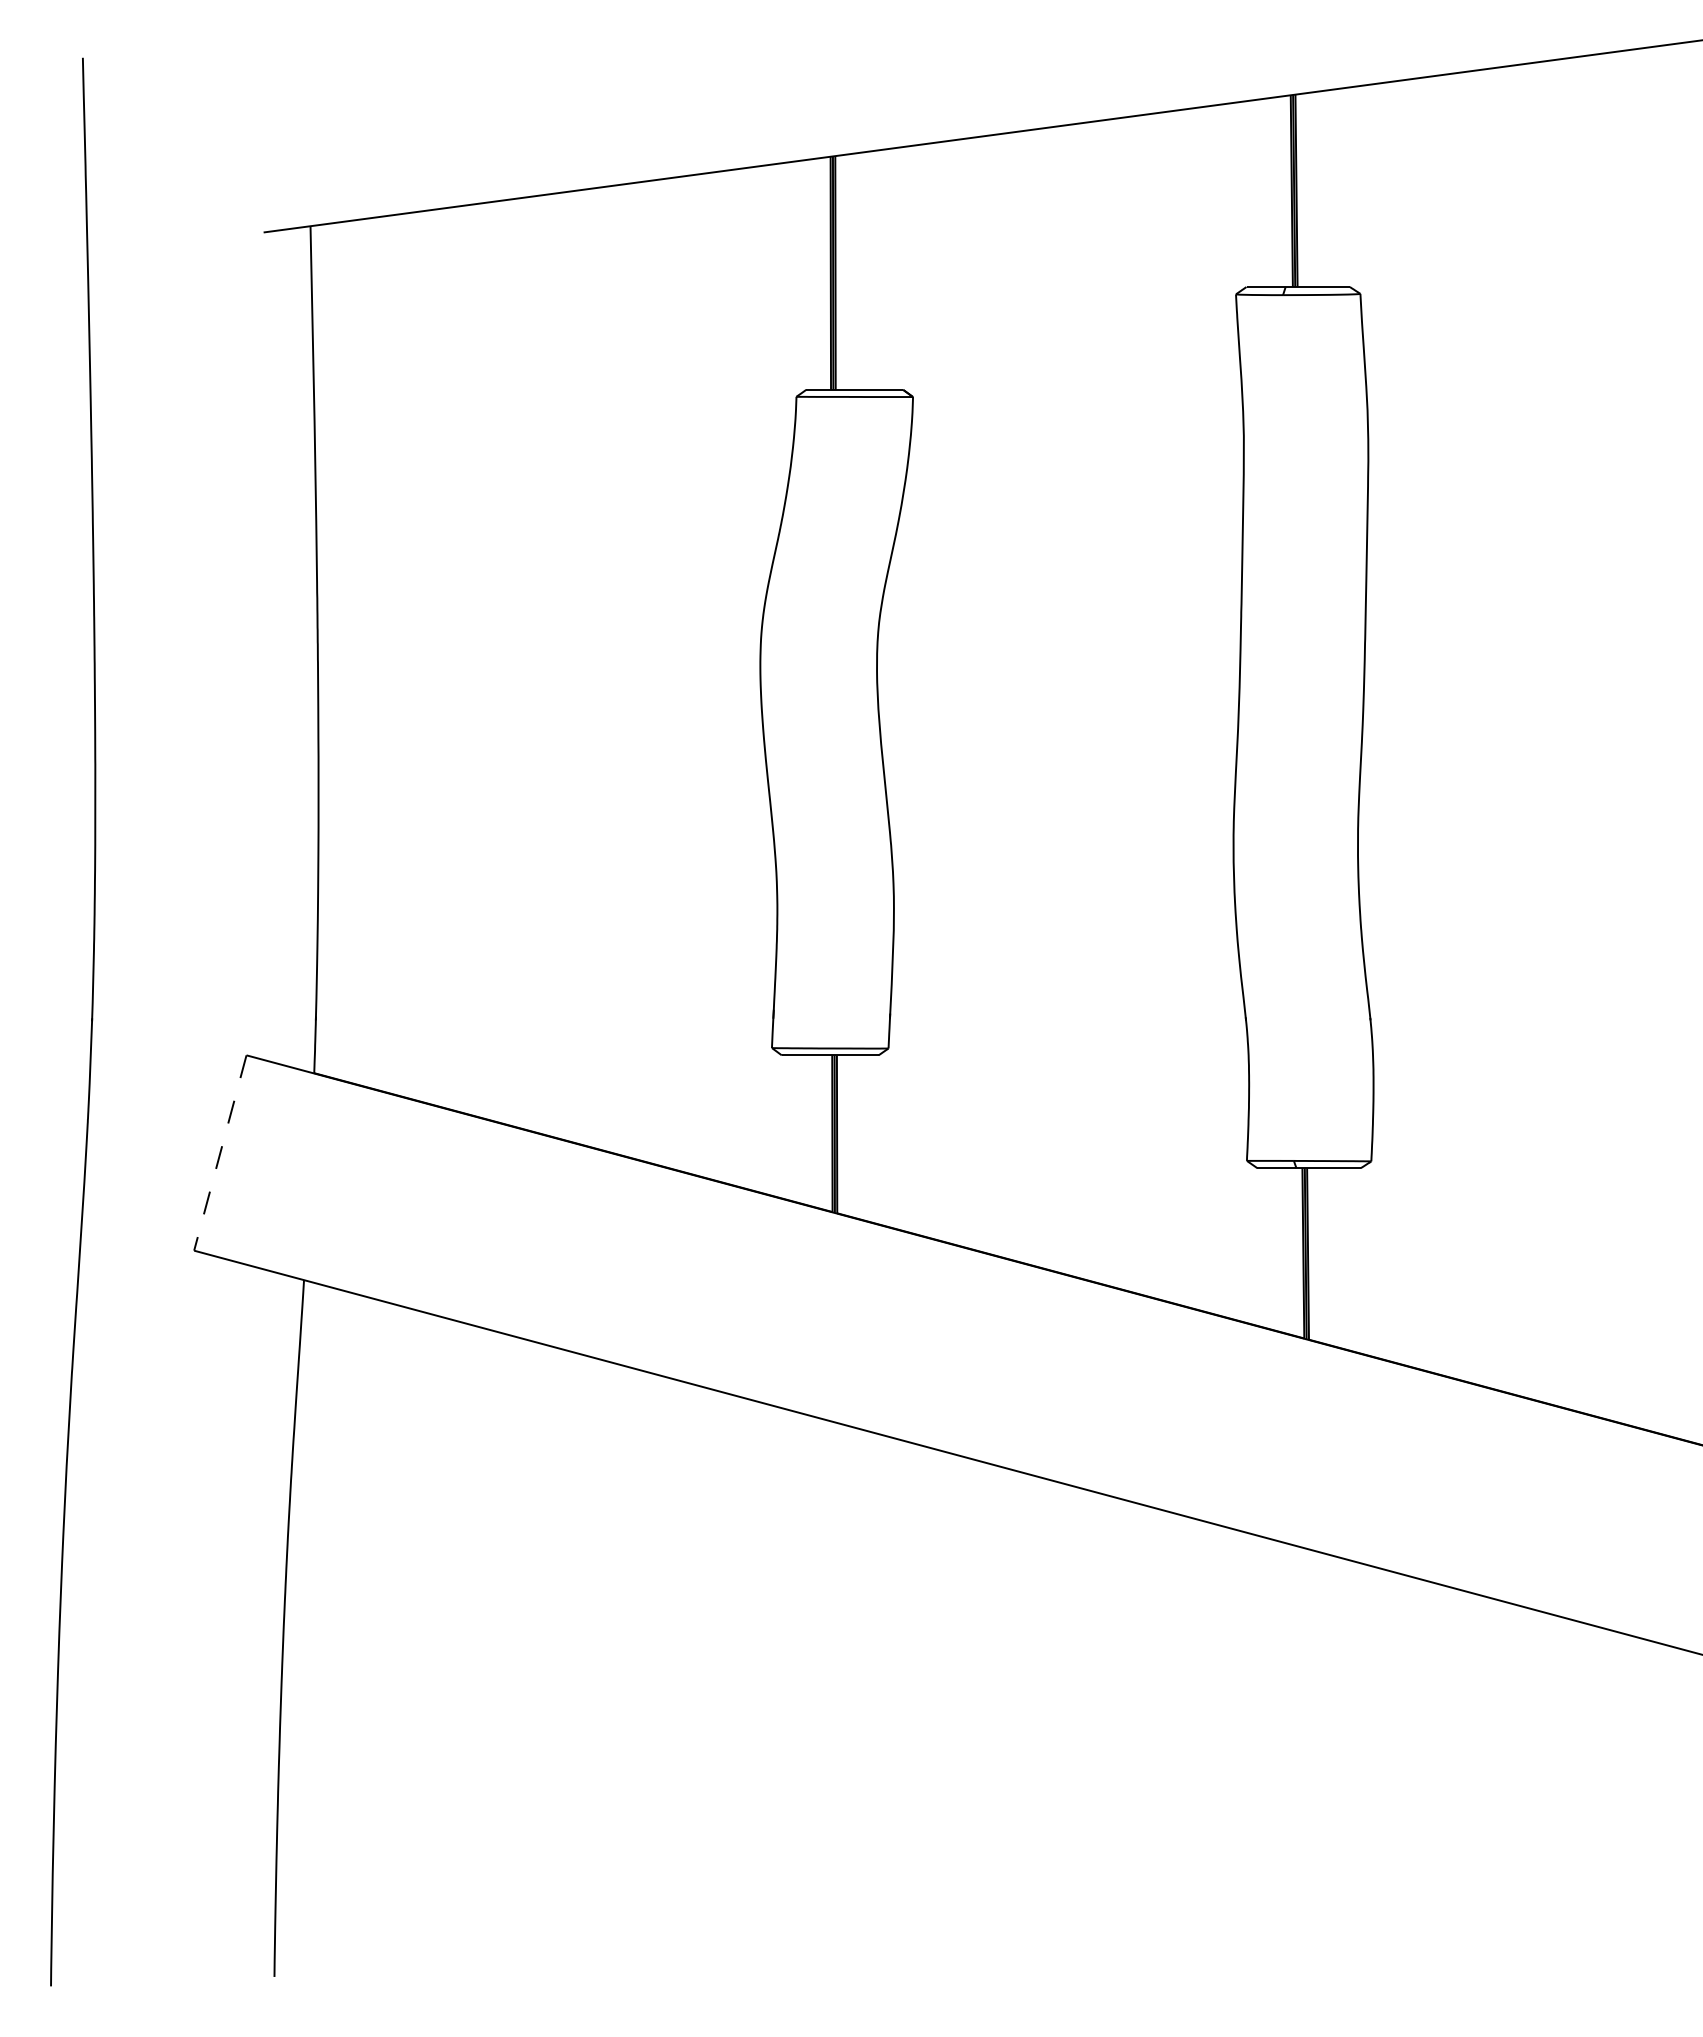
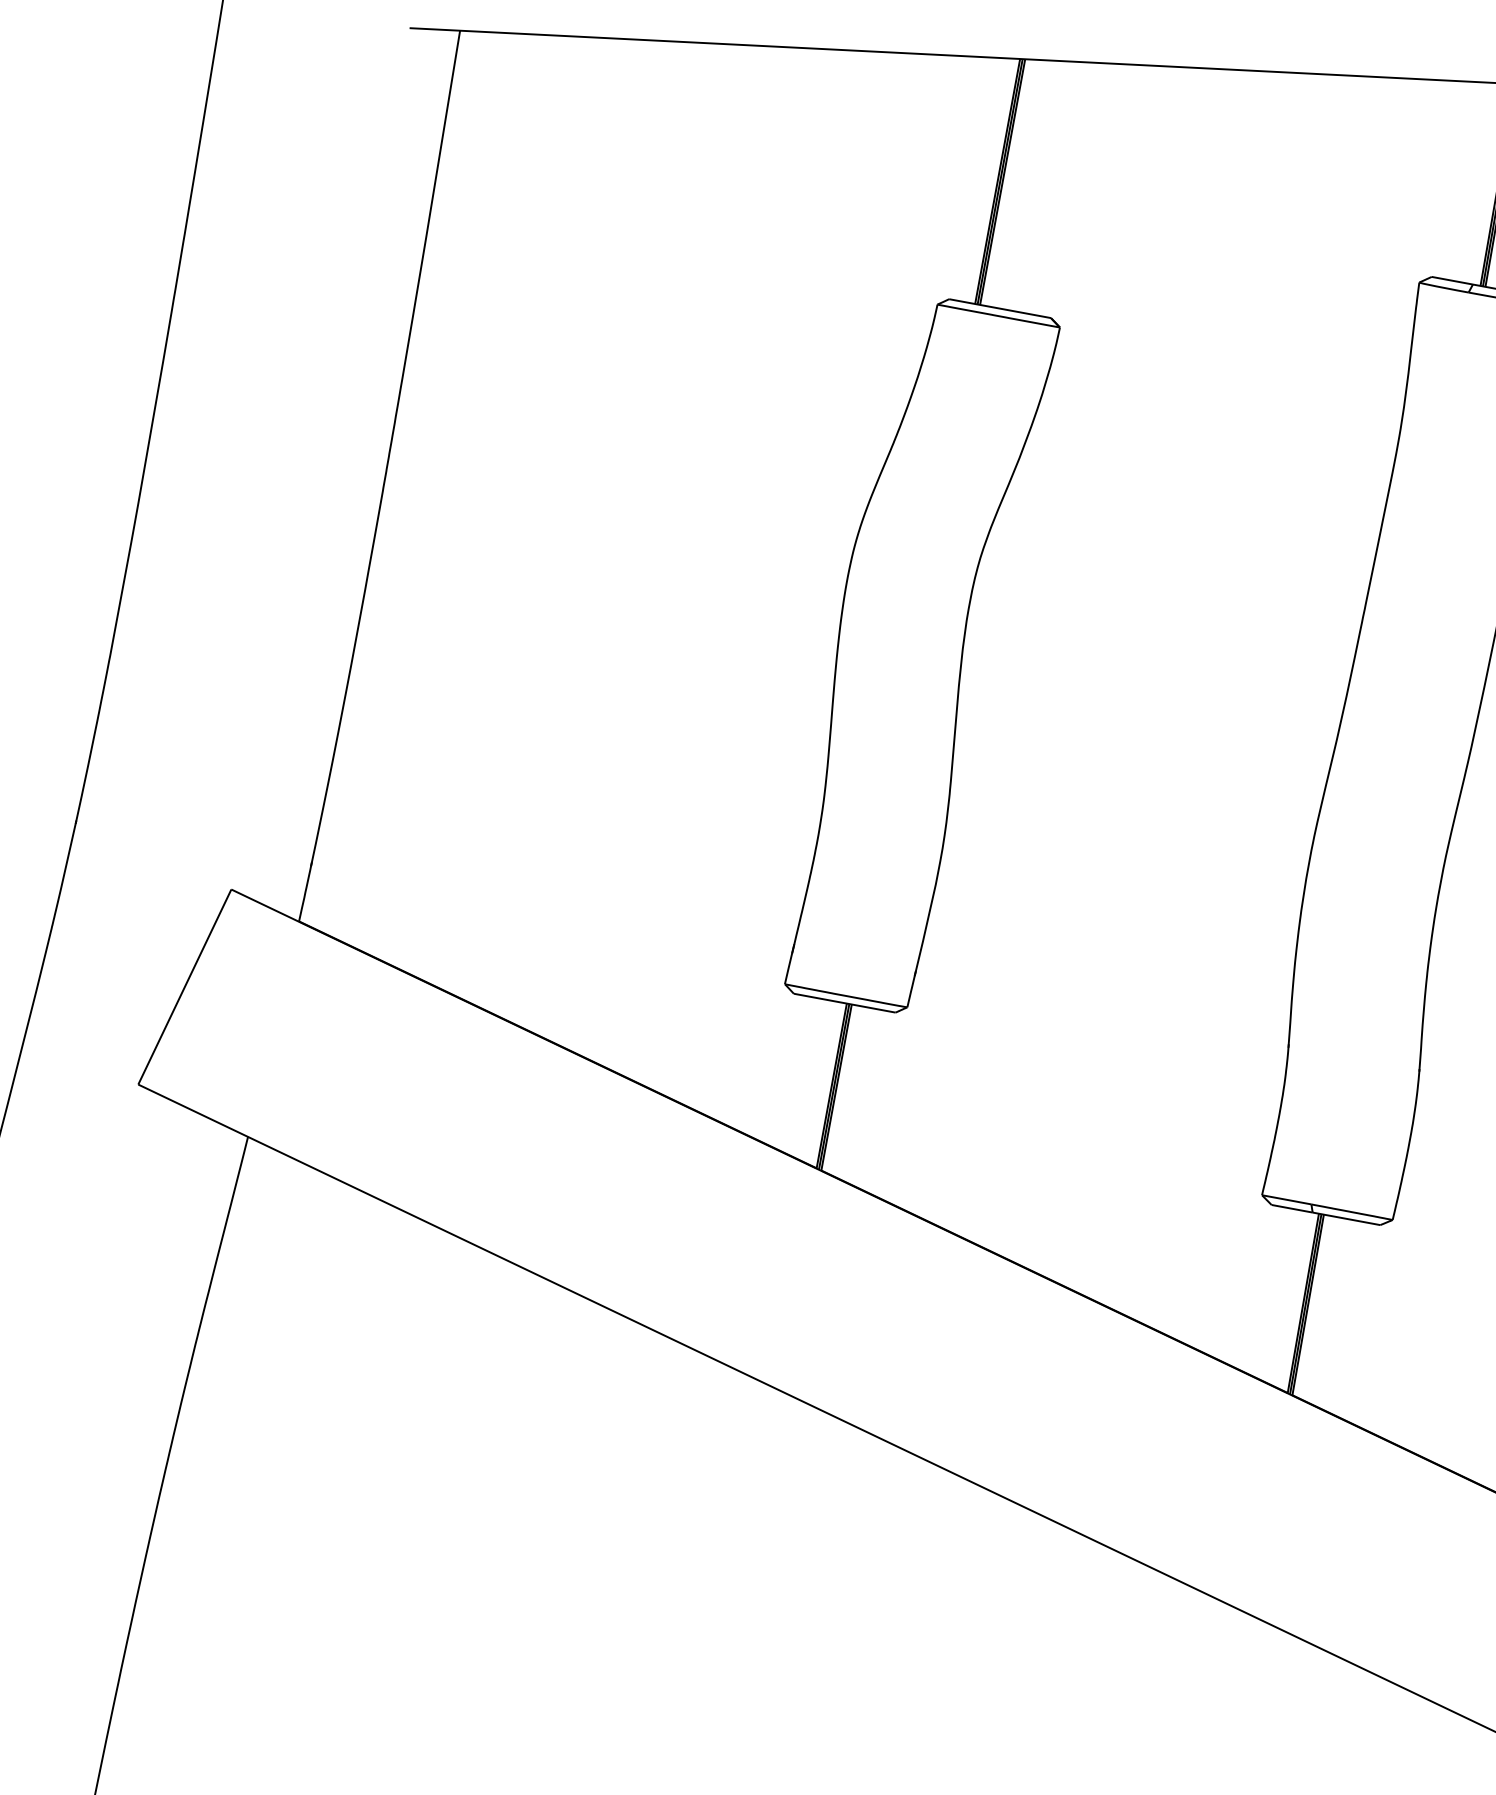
line: (220, 1153) -> (184, 987), dashed -> solid

